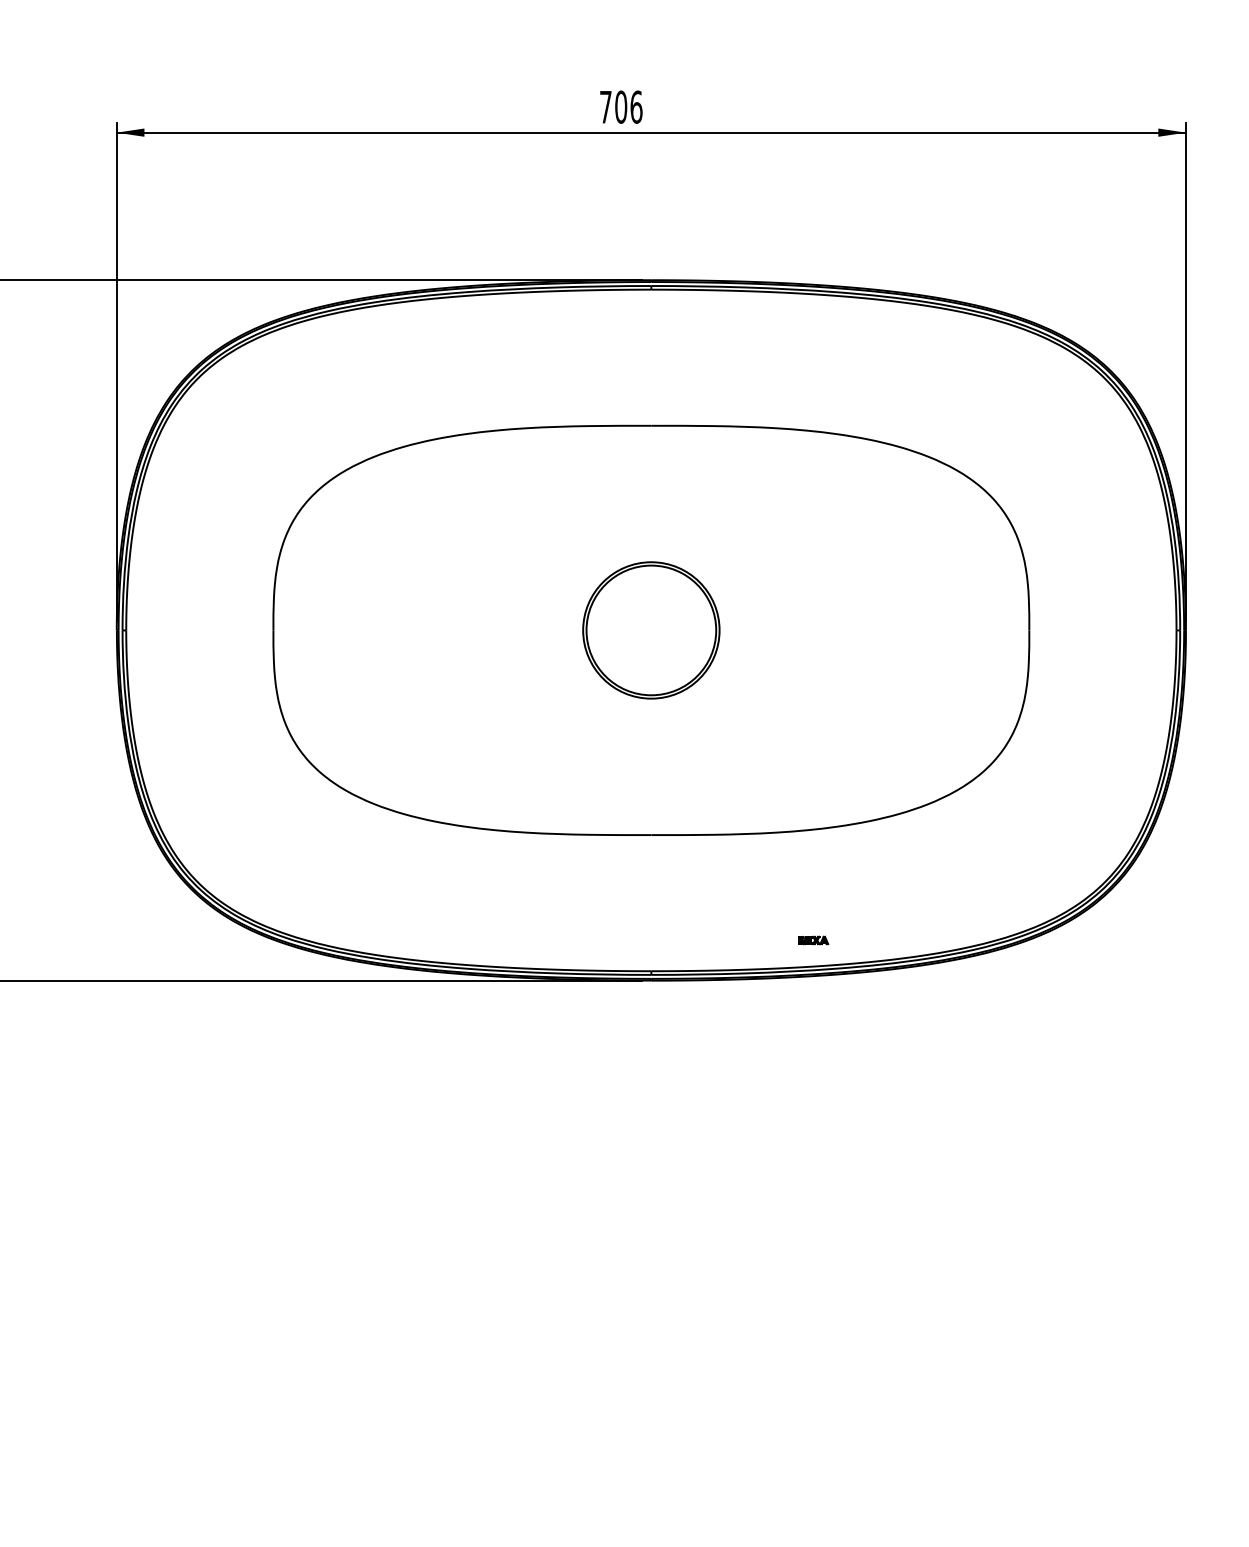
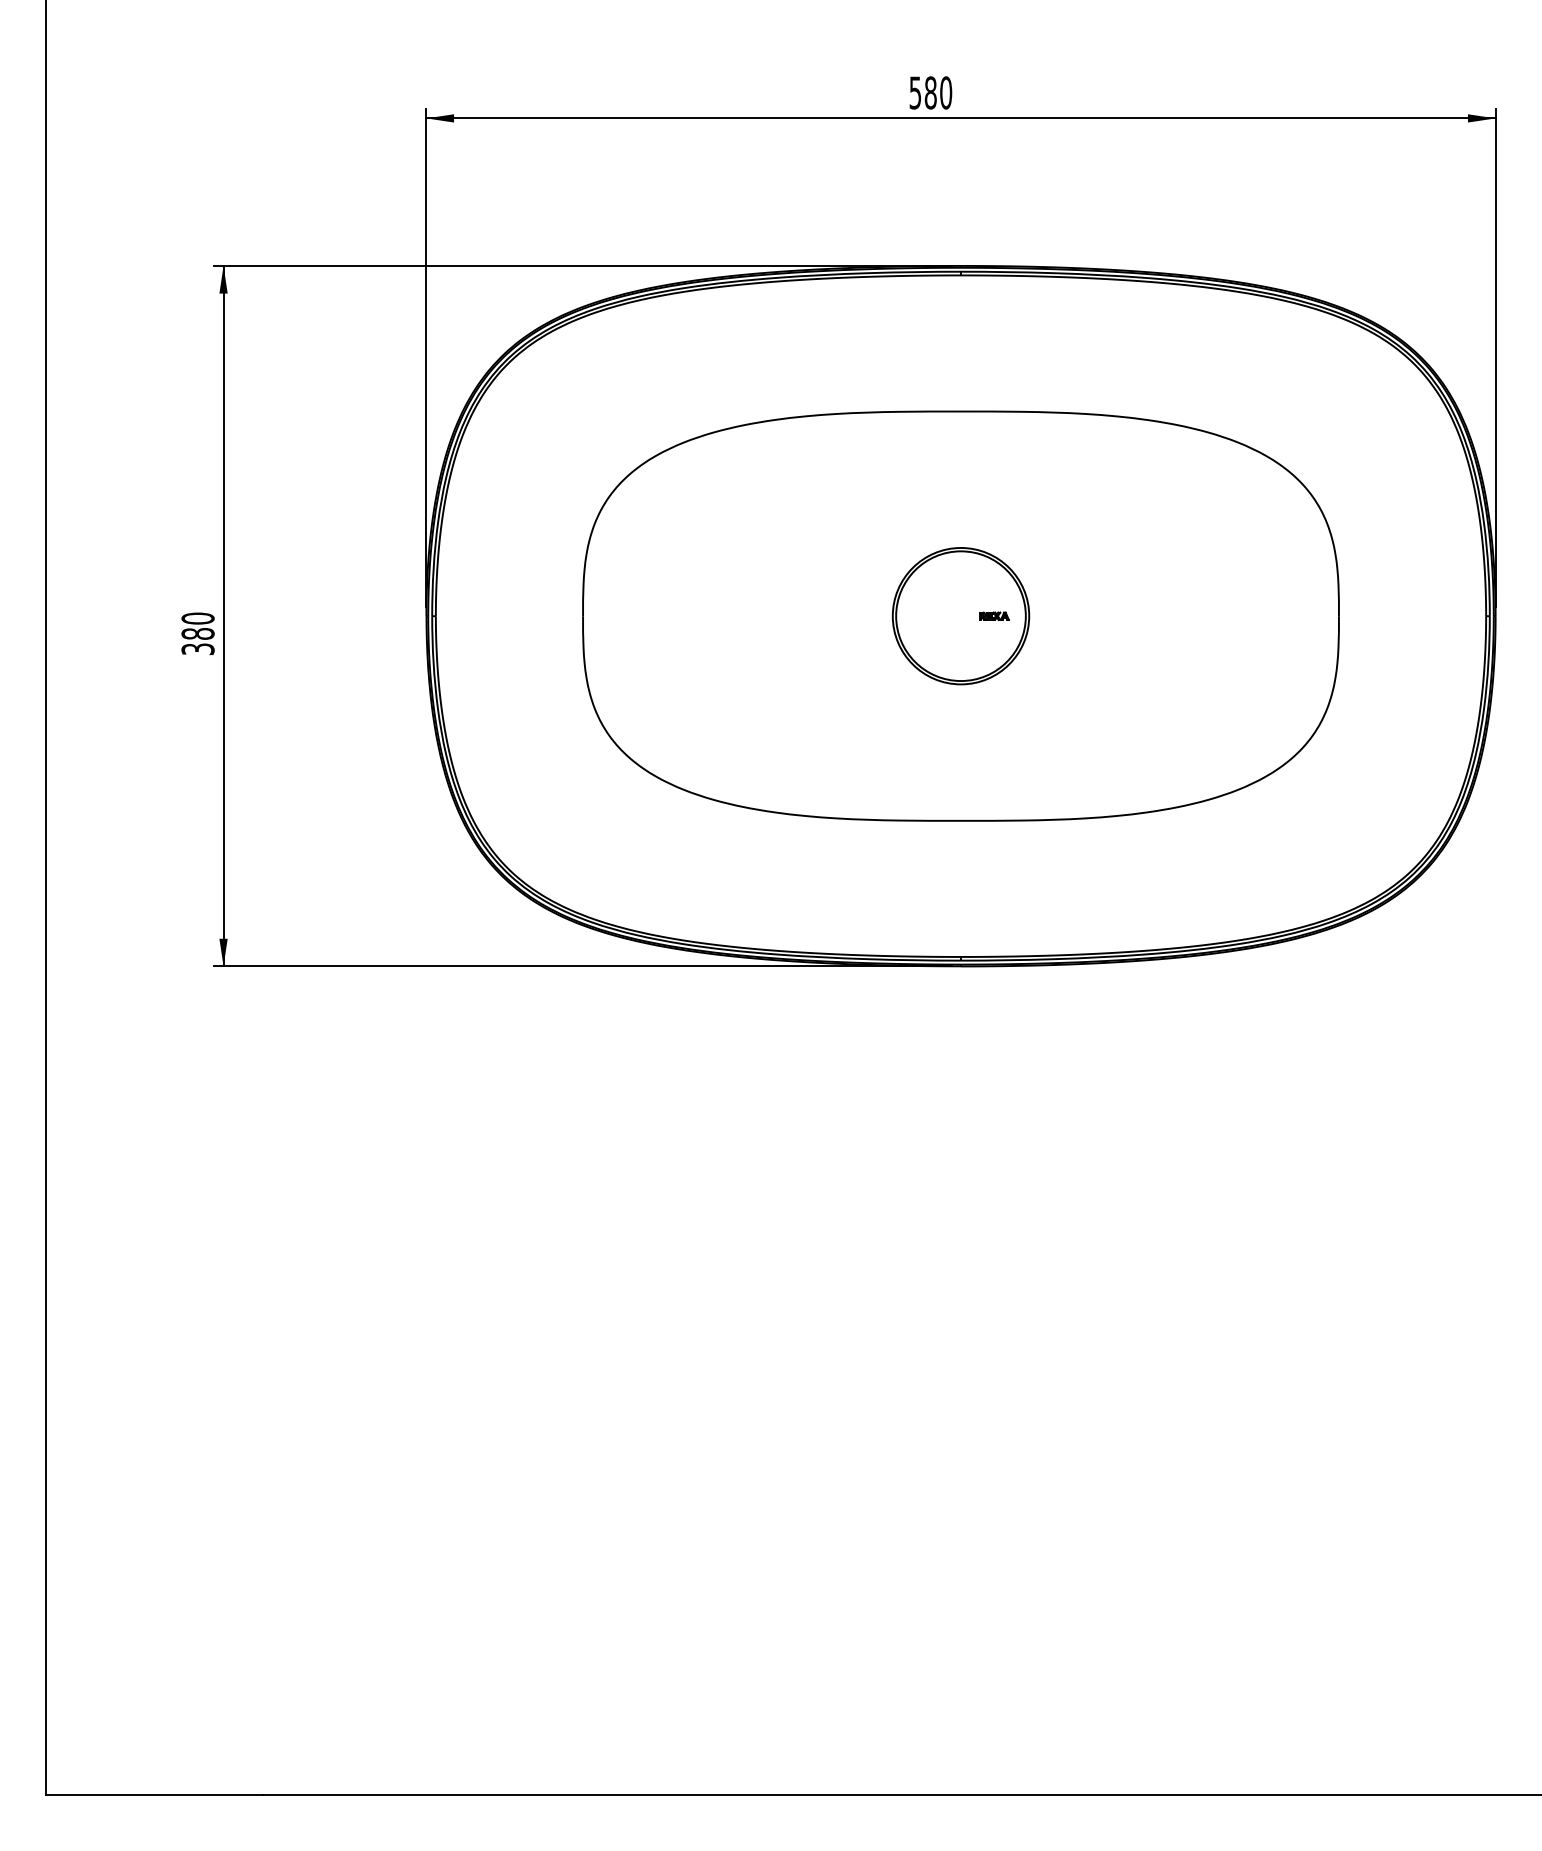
text: (620, 106) -> (930, 92), 706 -> 580
part: (813, 939) -> (994, 615), moved

